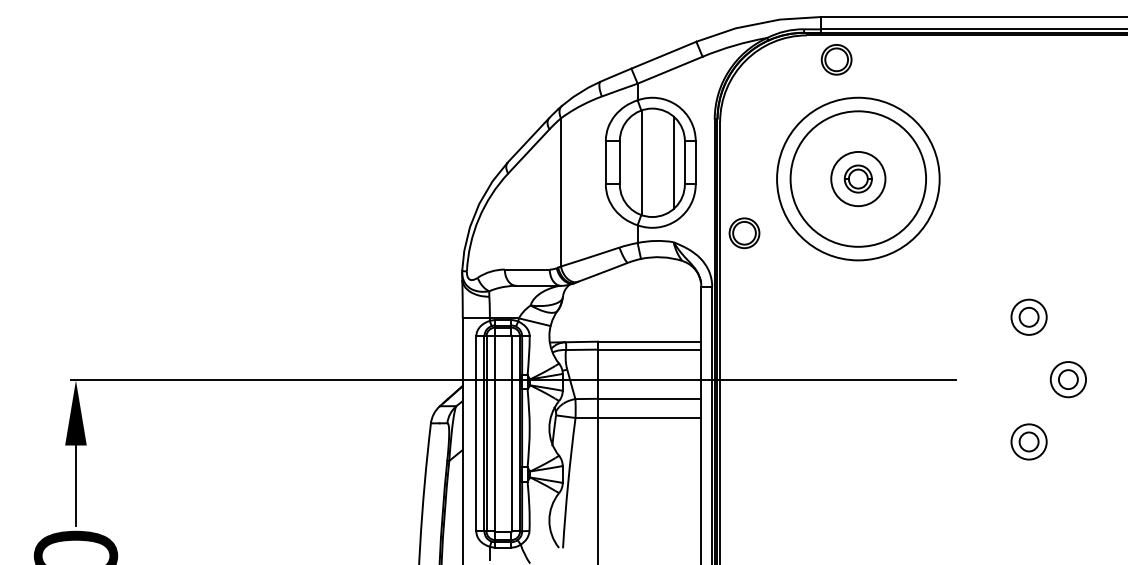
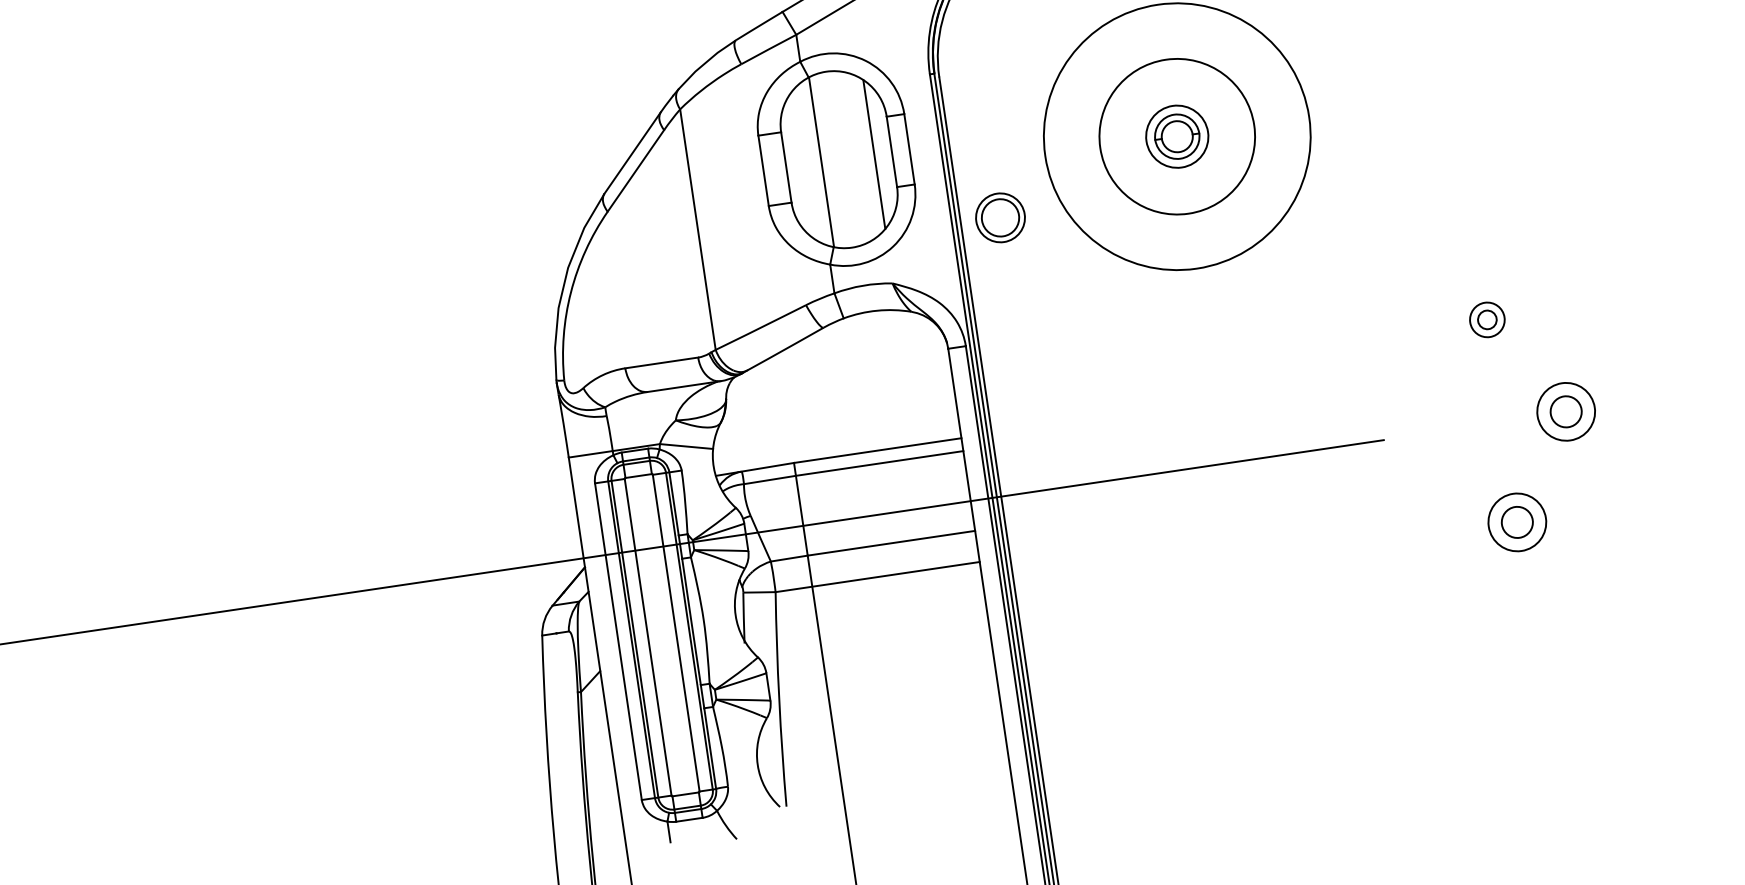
circle: (858, 178) -> (1177, 135), size x0.7
circle: (858, 178) -> (1177, 135), size x0.7
part: (744, 233) -> (1000, 218), moved
part: (1028, 316) -> (1486, 318), size x0.6

